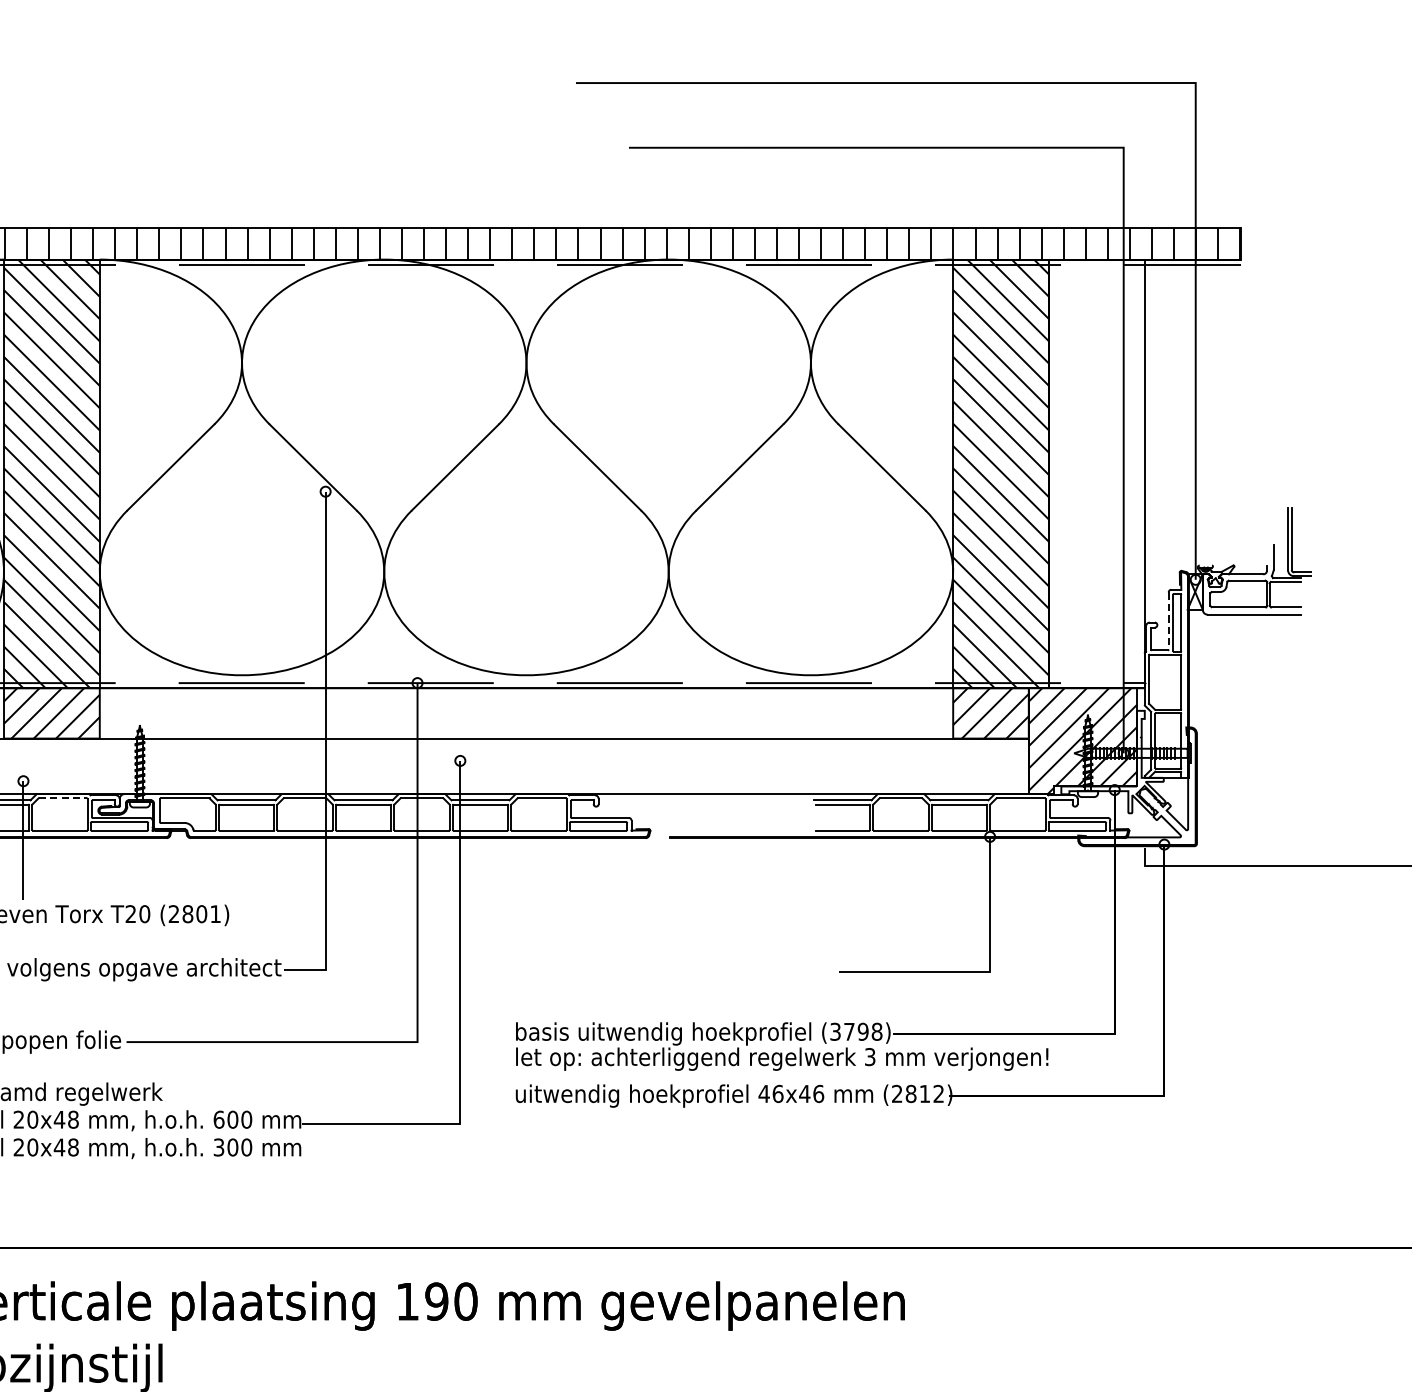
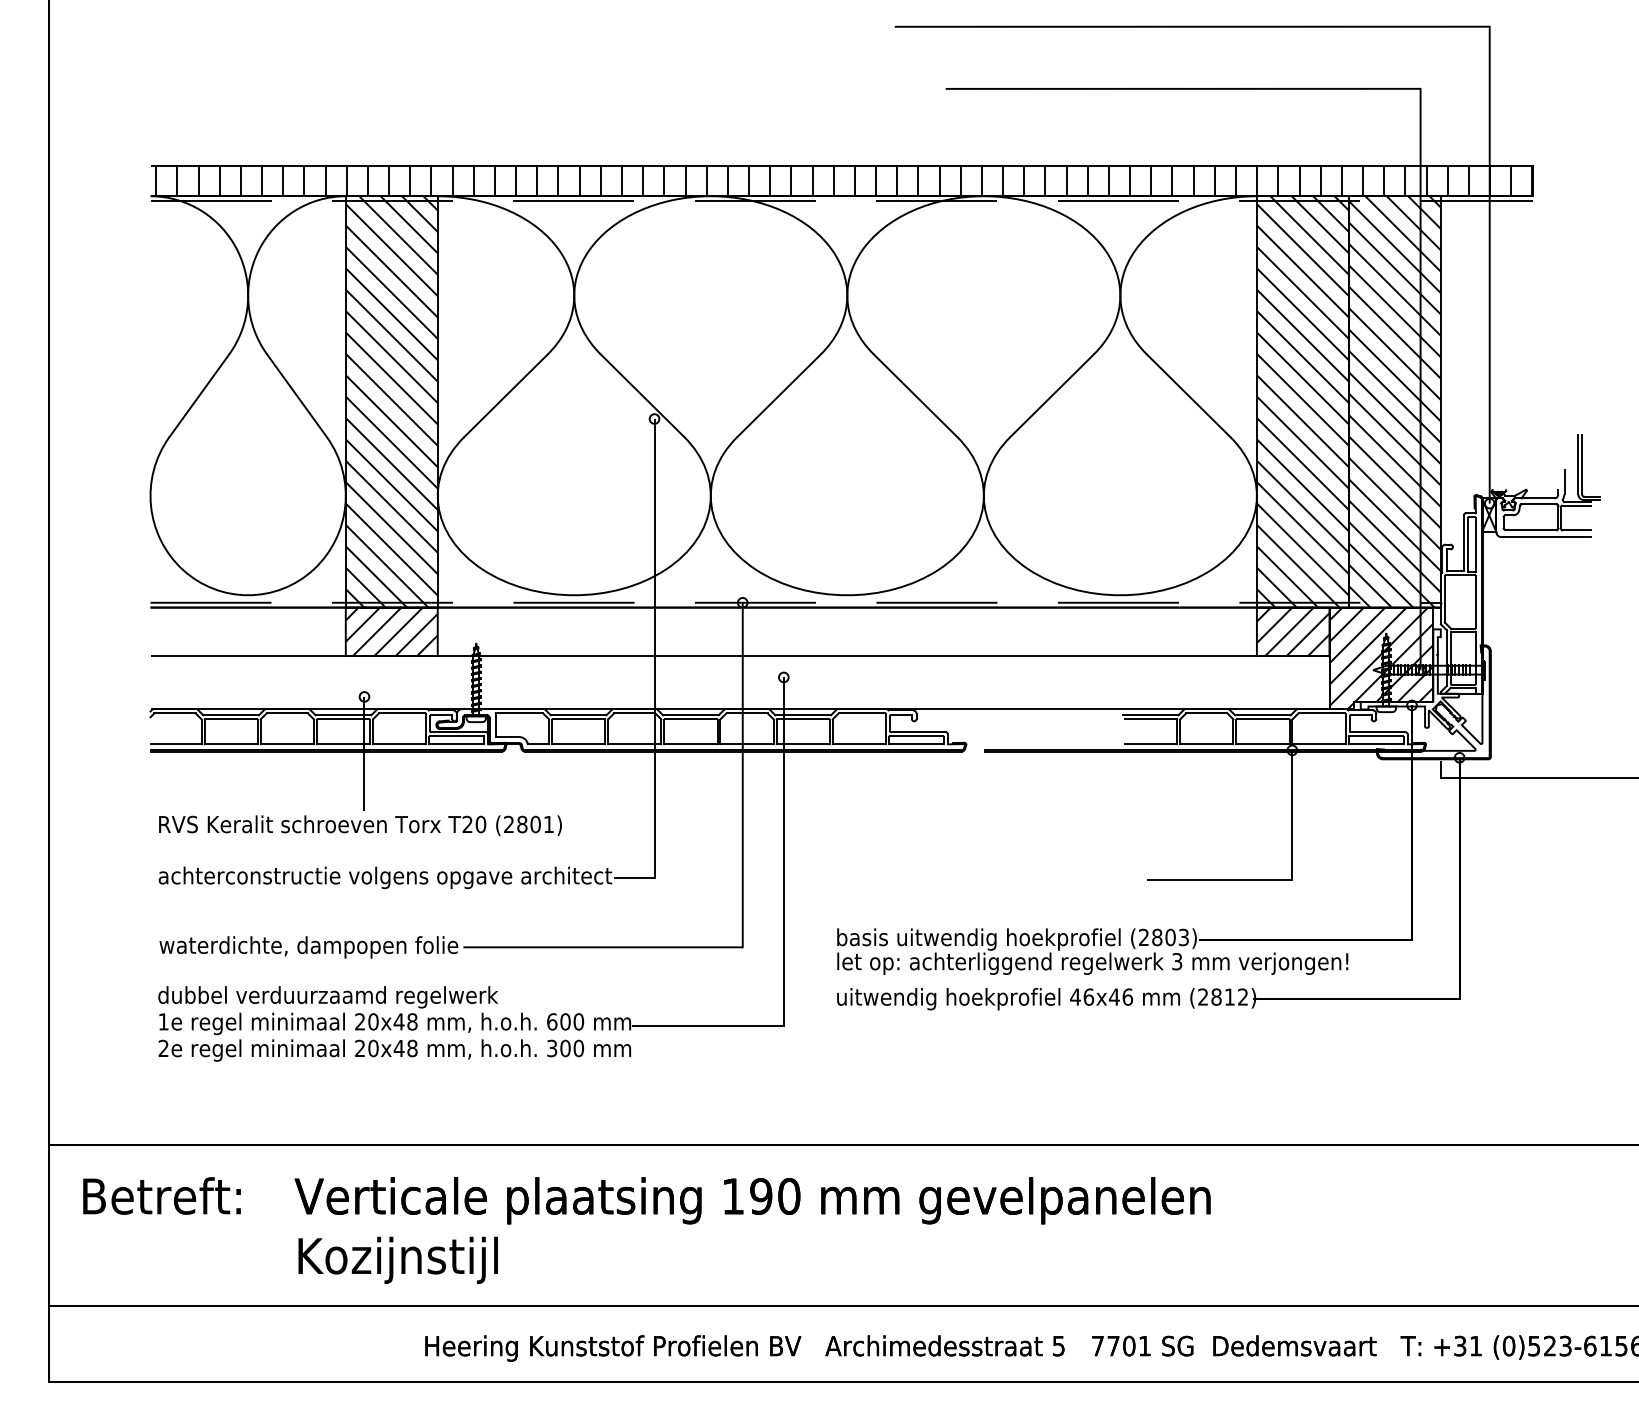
hatch: (1096, 473) -> (1394, 401), added
line: (1168, 621) -> (1463, 543), dashed -> solid
line: (63, 798) -> (402, 713), dashed -> solid
text: (856, 1031) -> (1164, 937), (3798) -> (2803)

